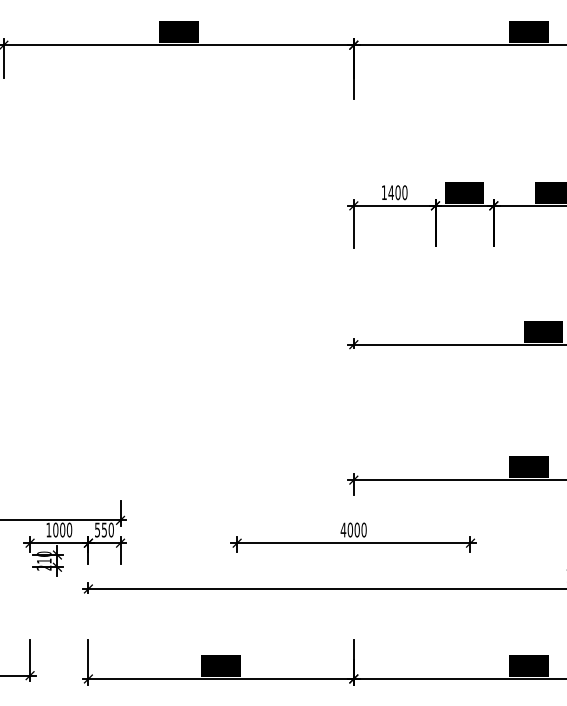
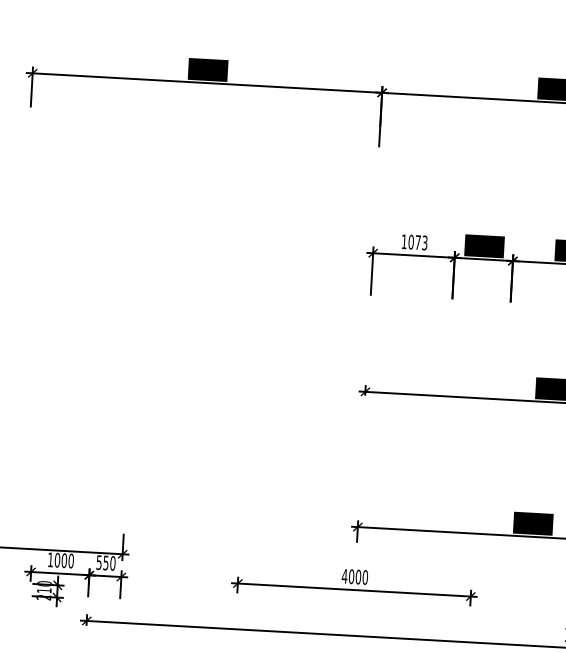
text: (397, 192) -> (417, 242), 1400 -> 1073

